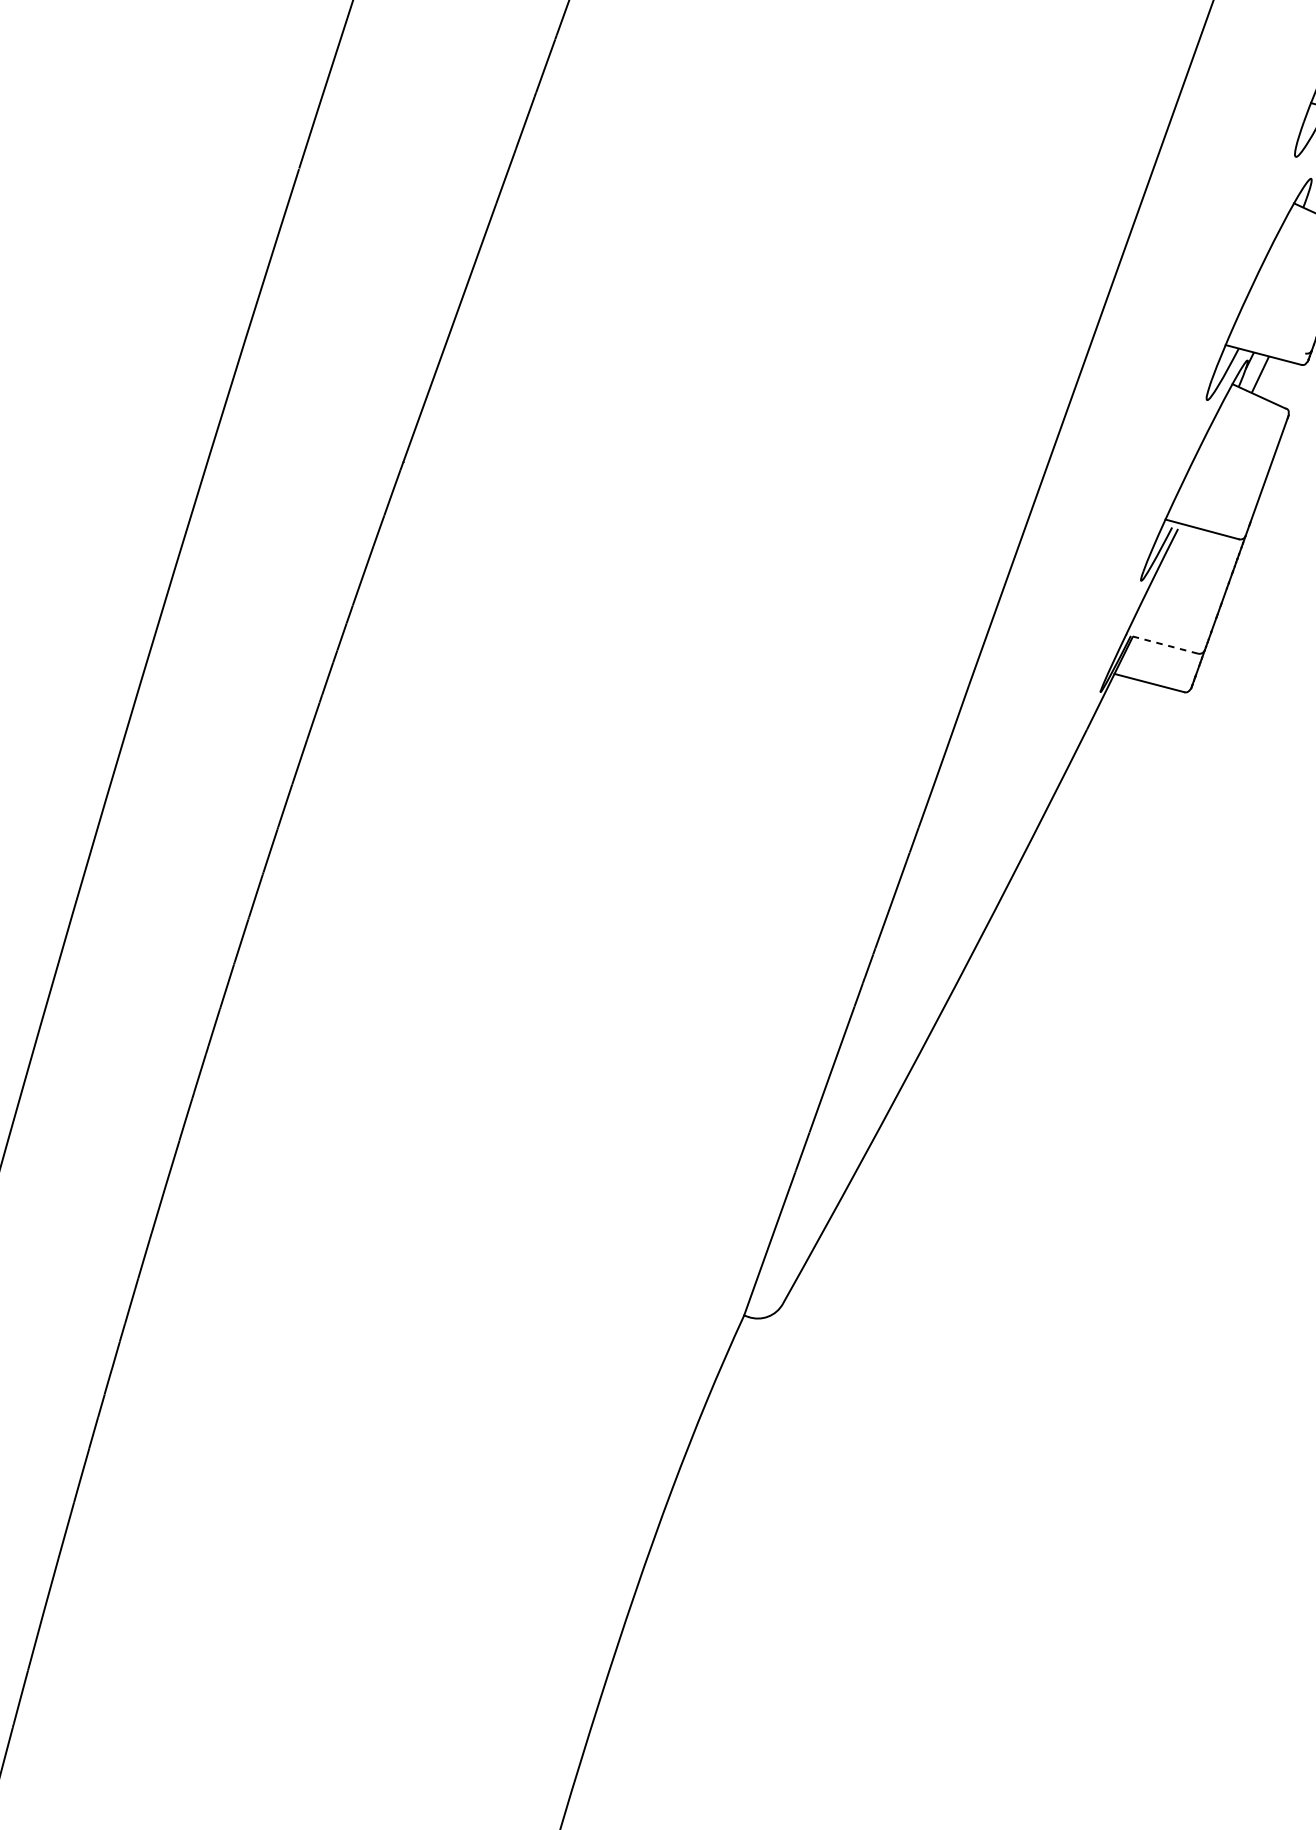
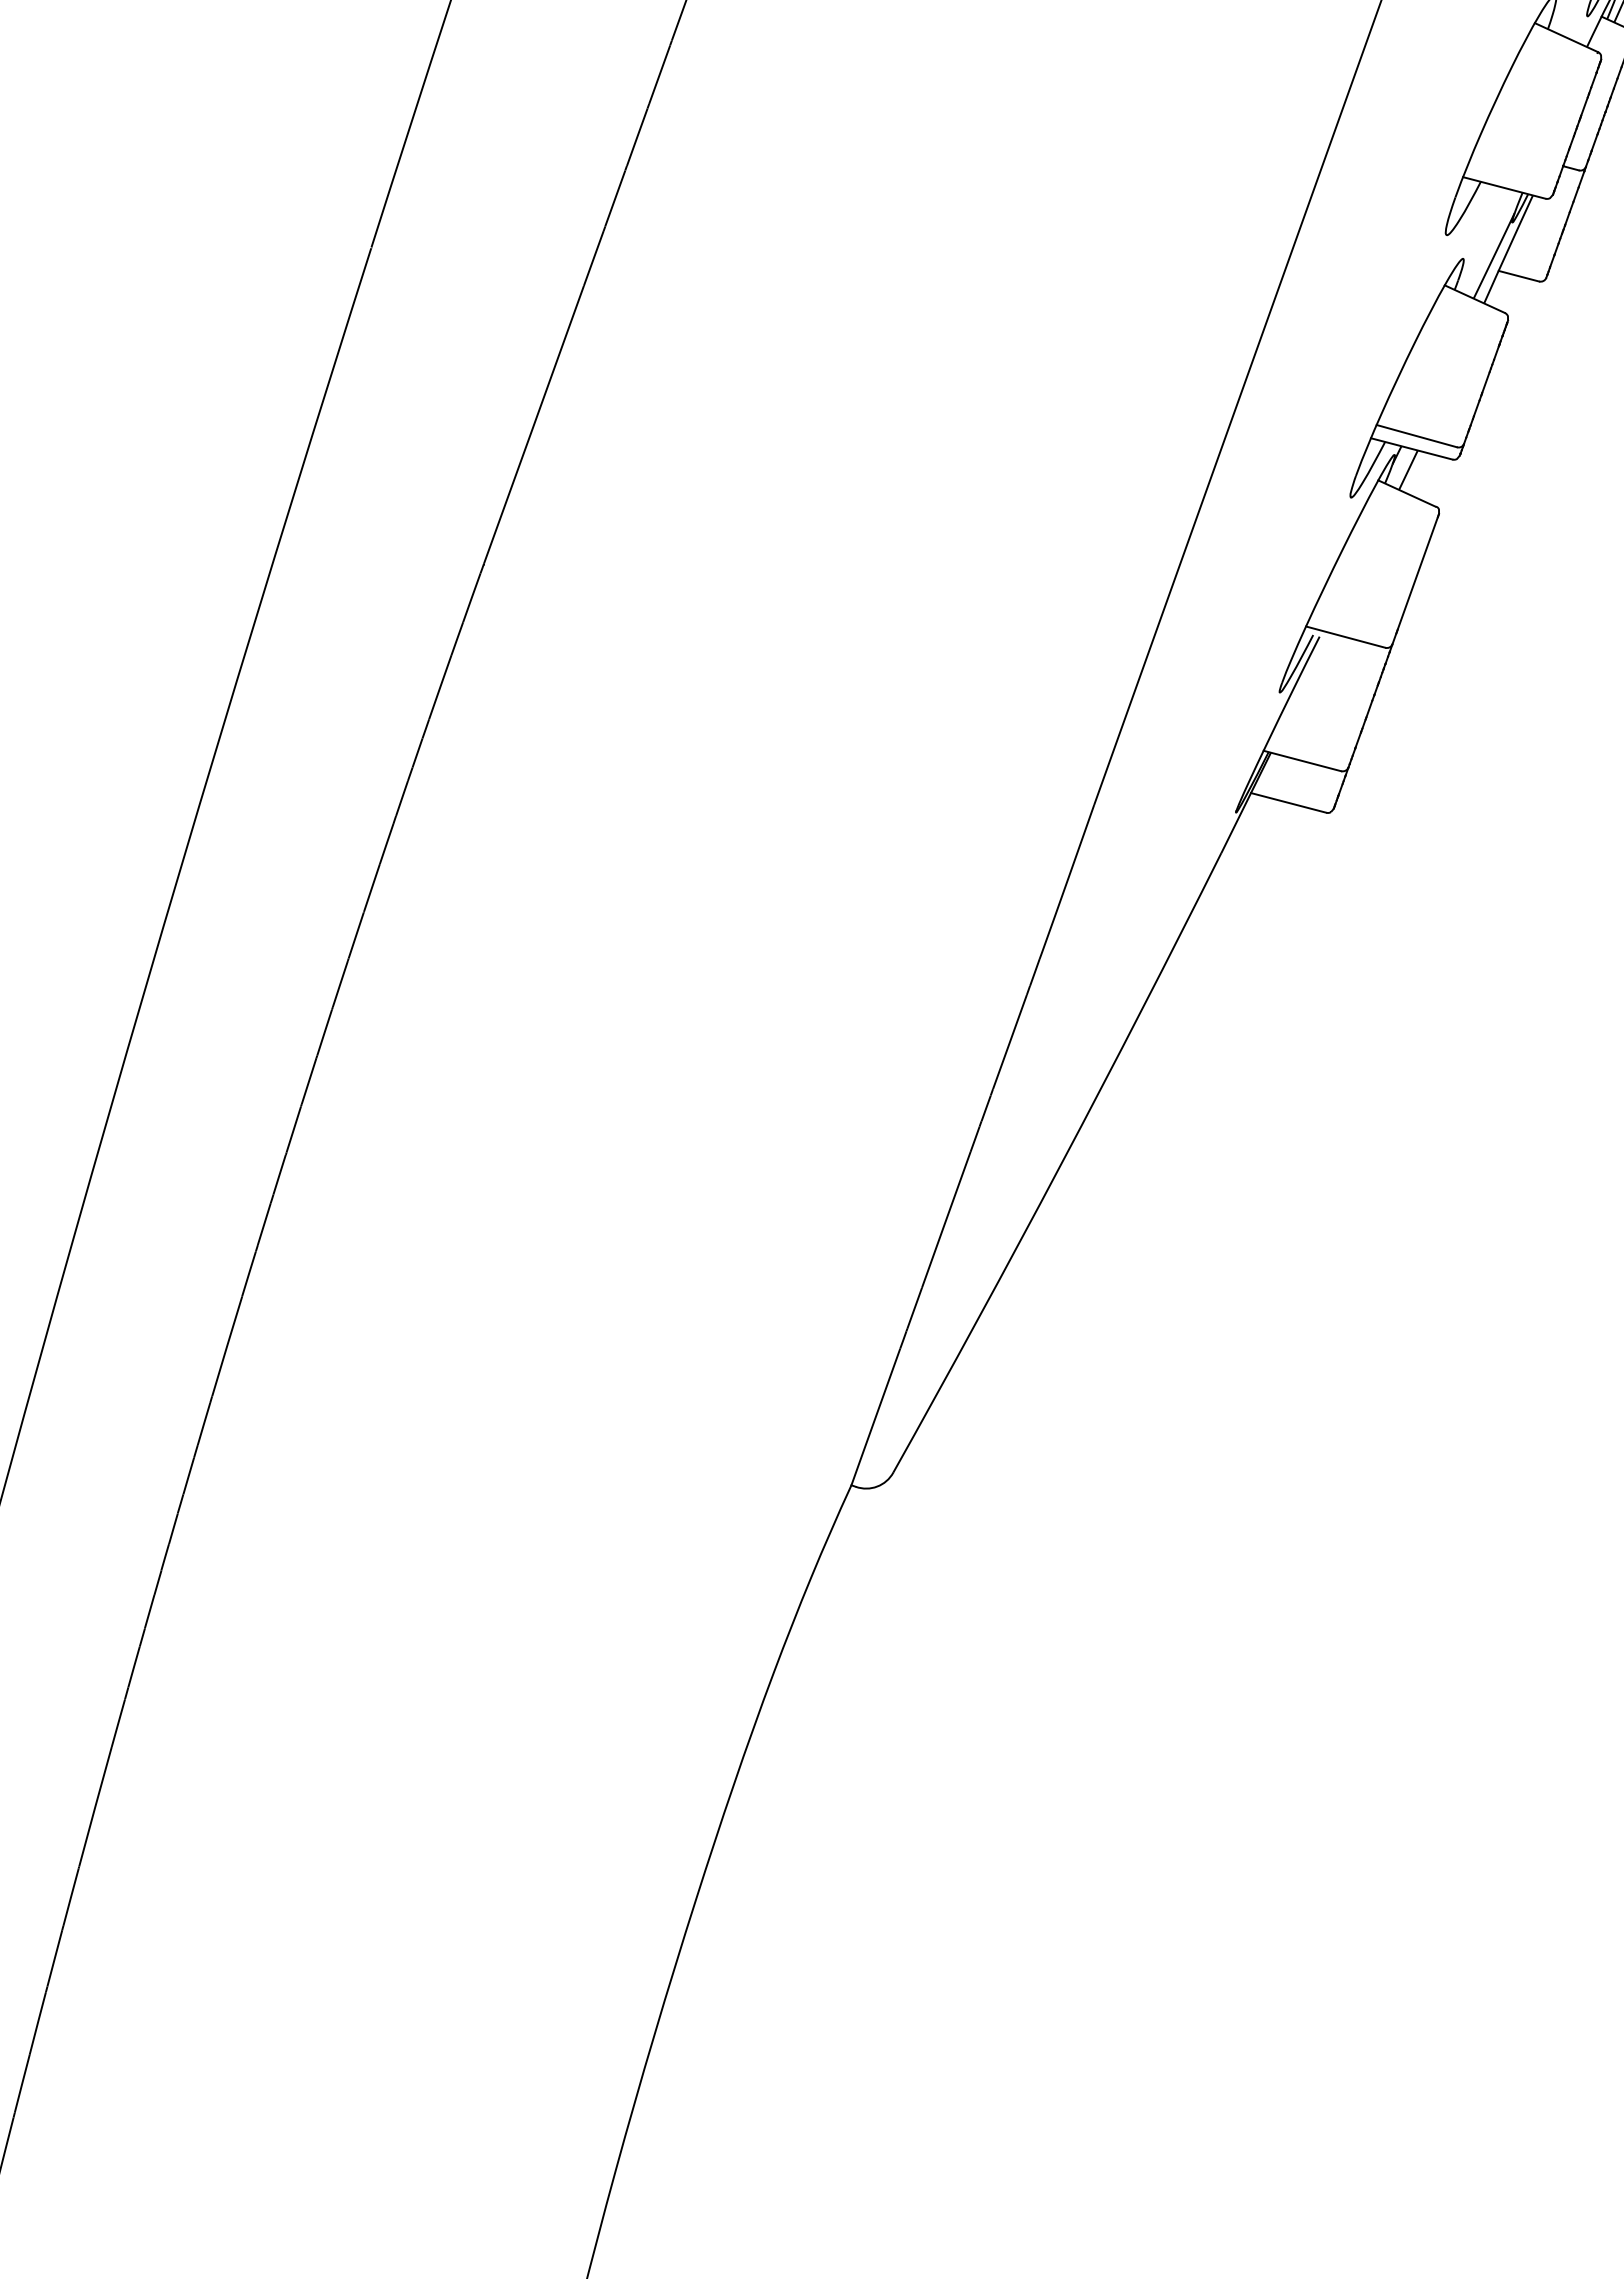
line: (1267, 343) -> (1416, 436), added
line: (1161, 643) -> (1301, 760), dashed -> solid

